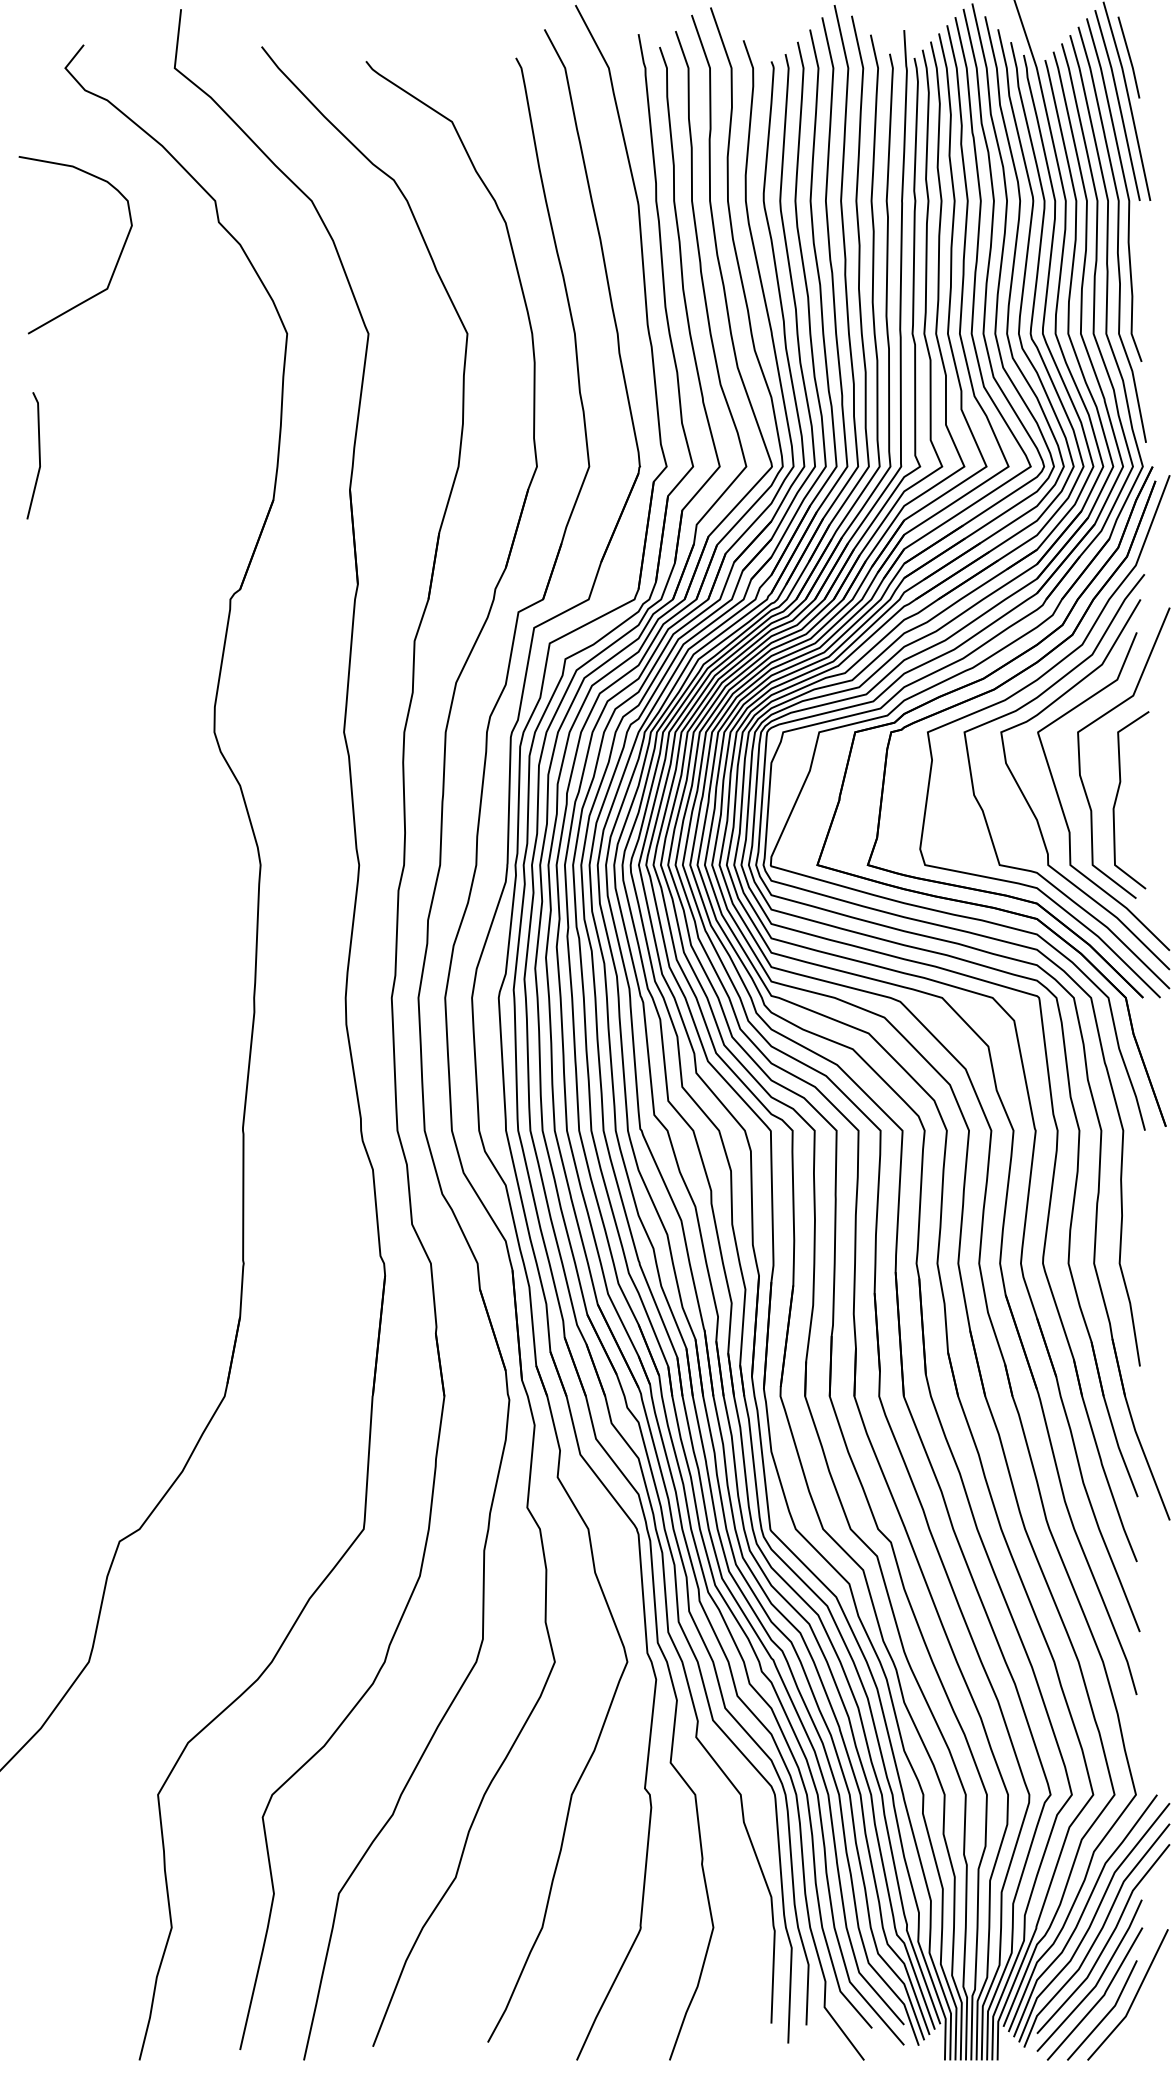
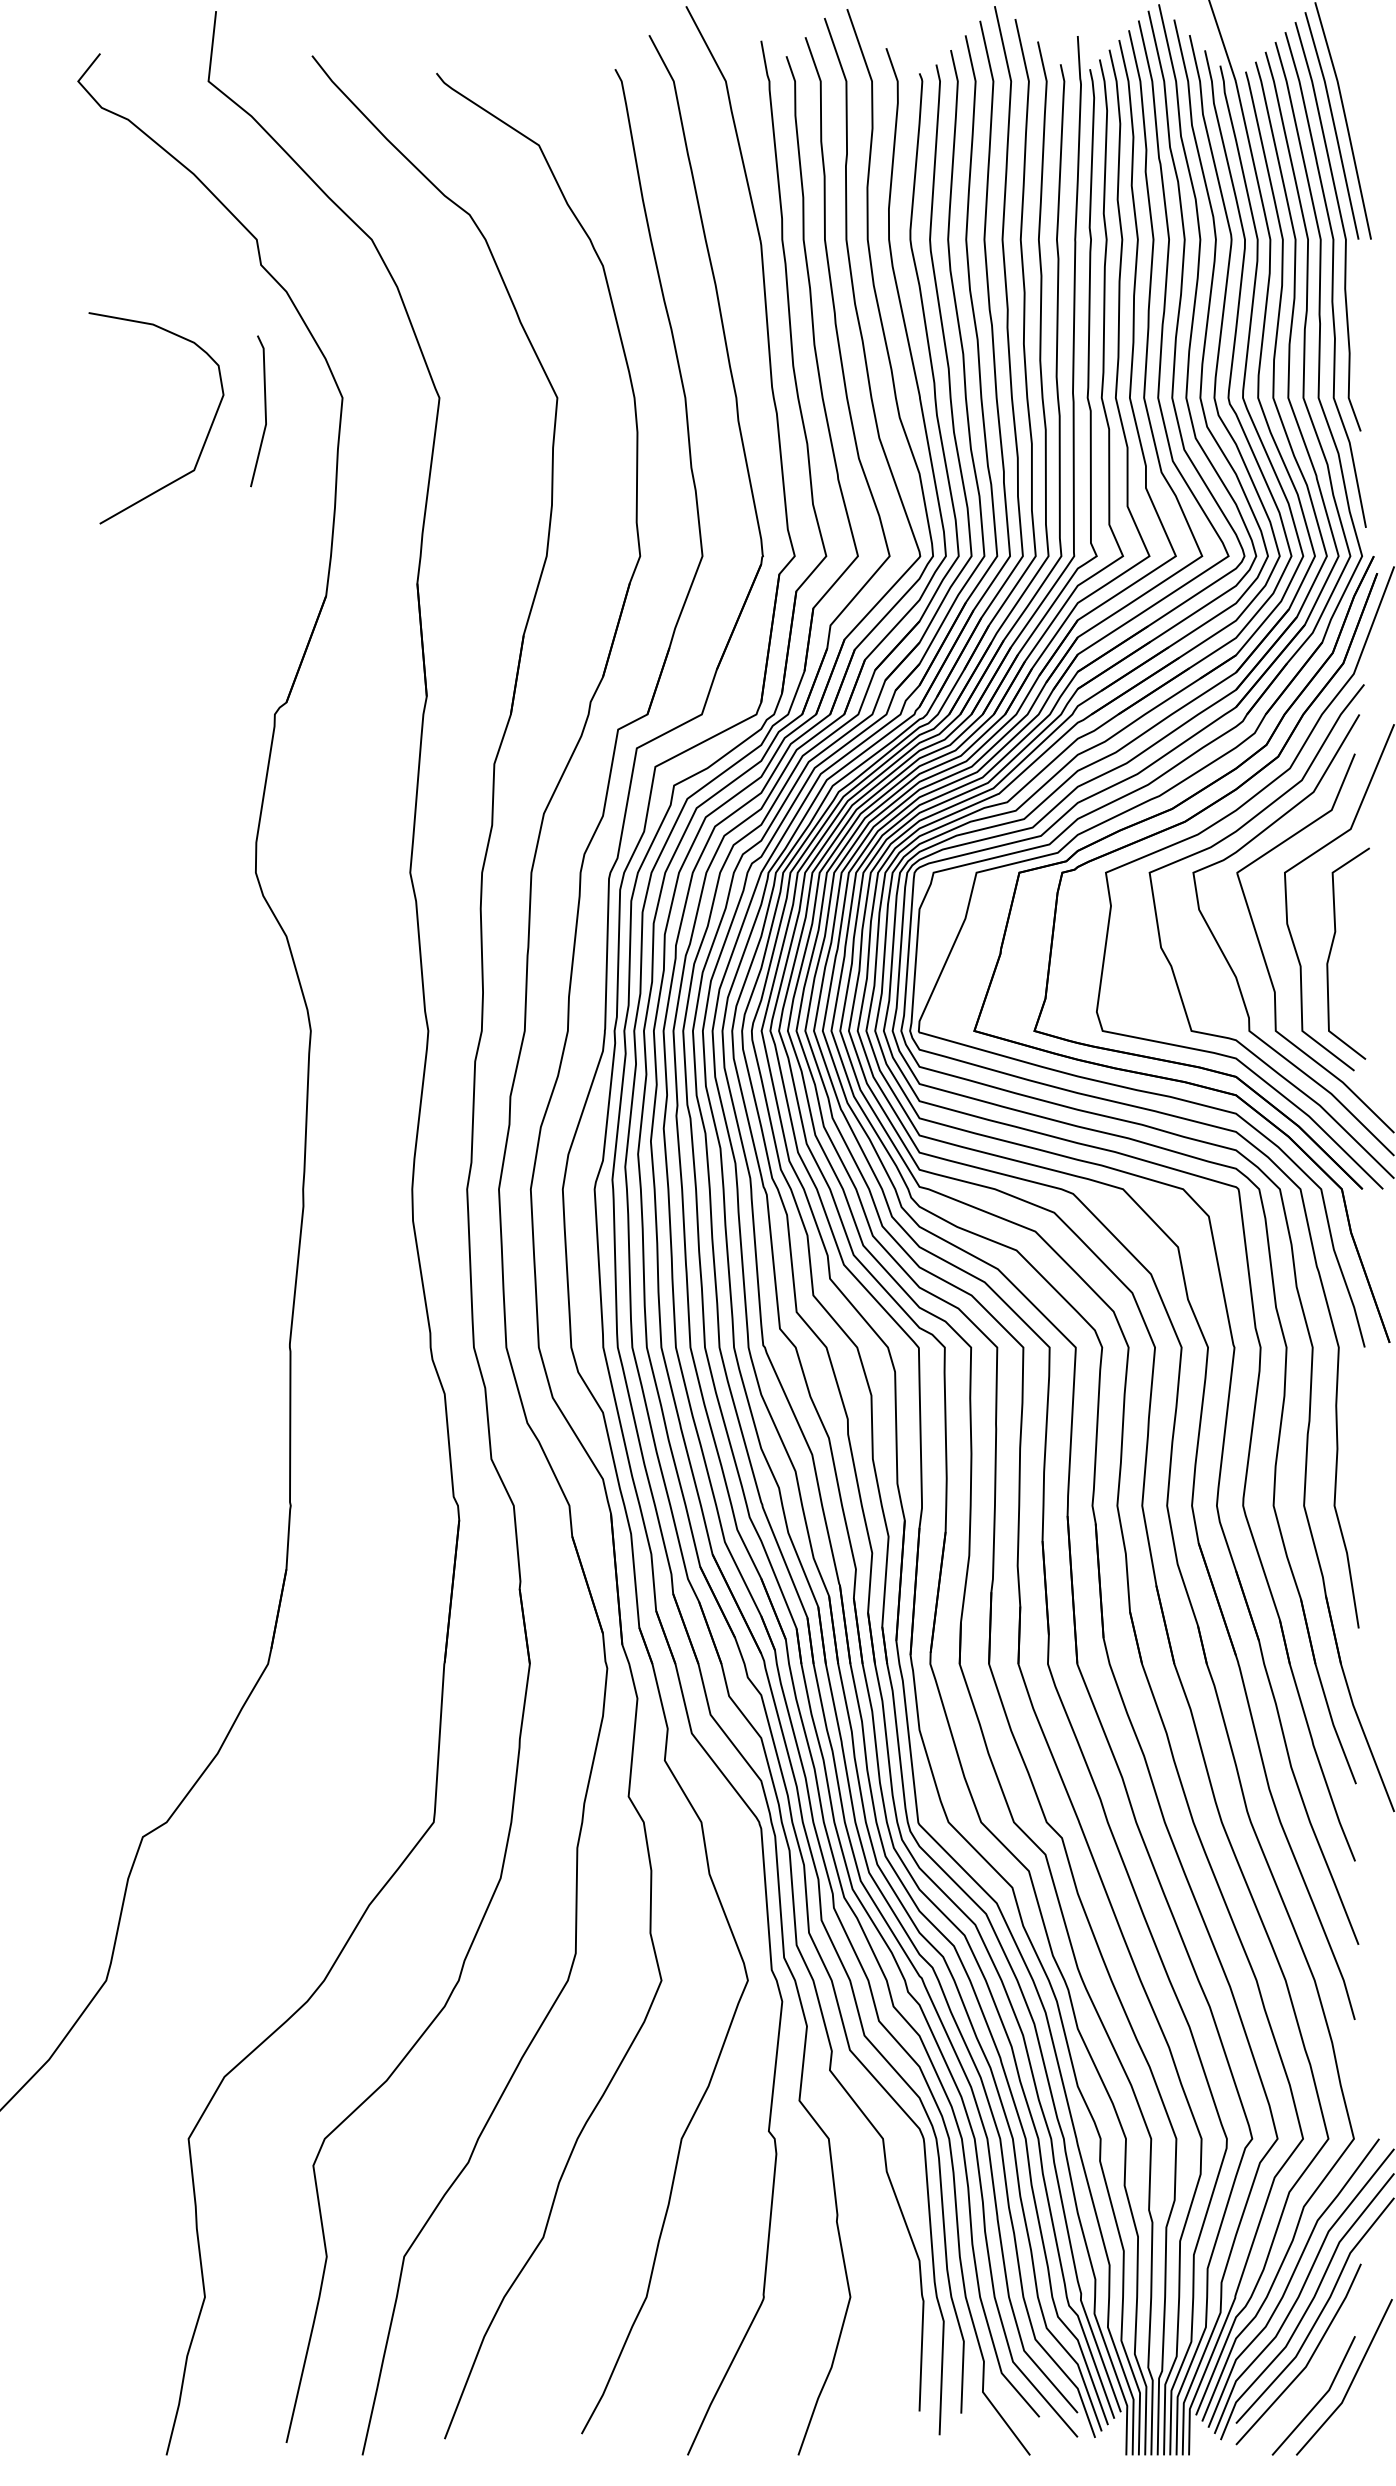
line: (1128, 57) -> (1345, 68), removed
curve: (115, 263) -> (204, 440), moved
line: (38, 455) -> (264, 411), moved
line: (1100, 1998) -> (1311, 2381), removed

